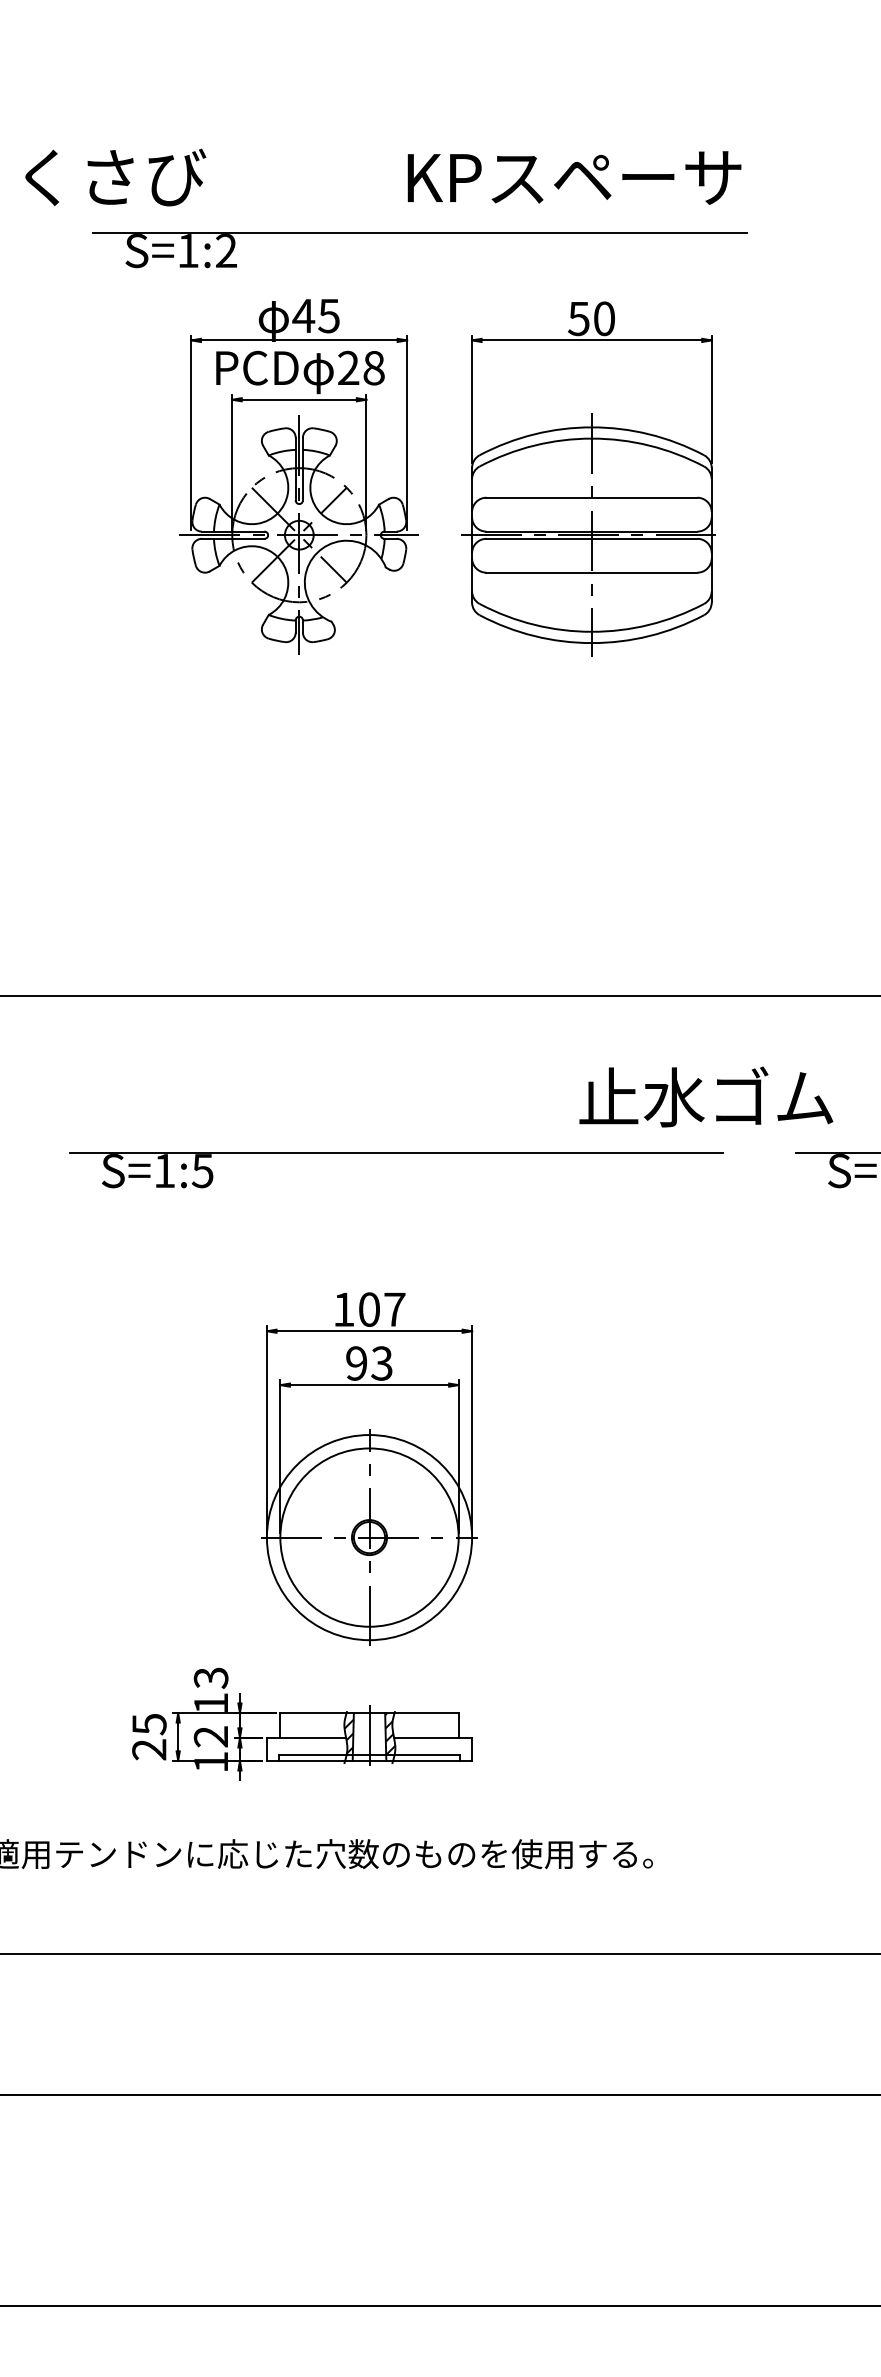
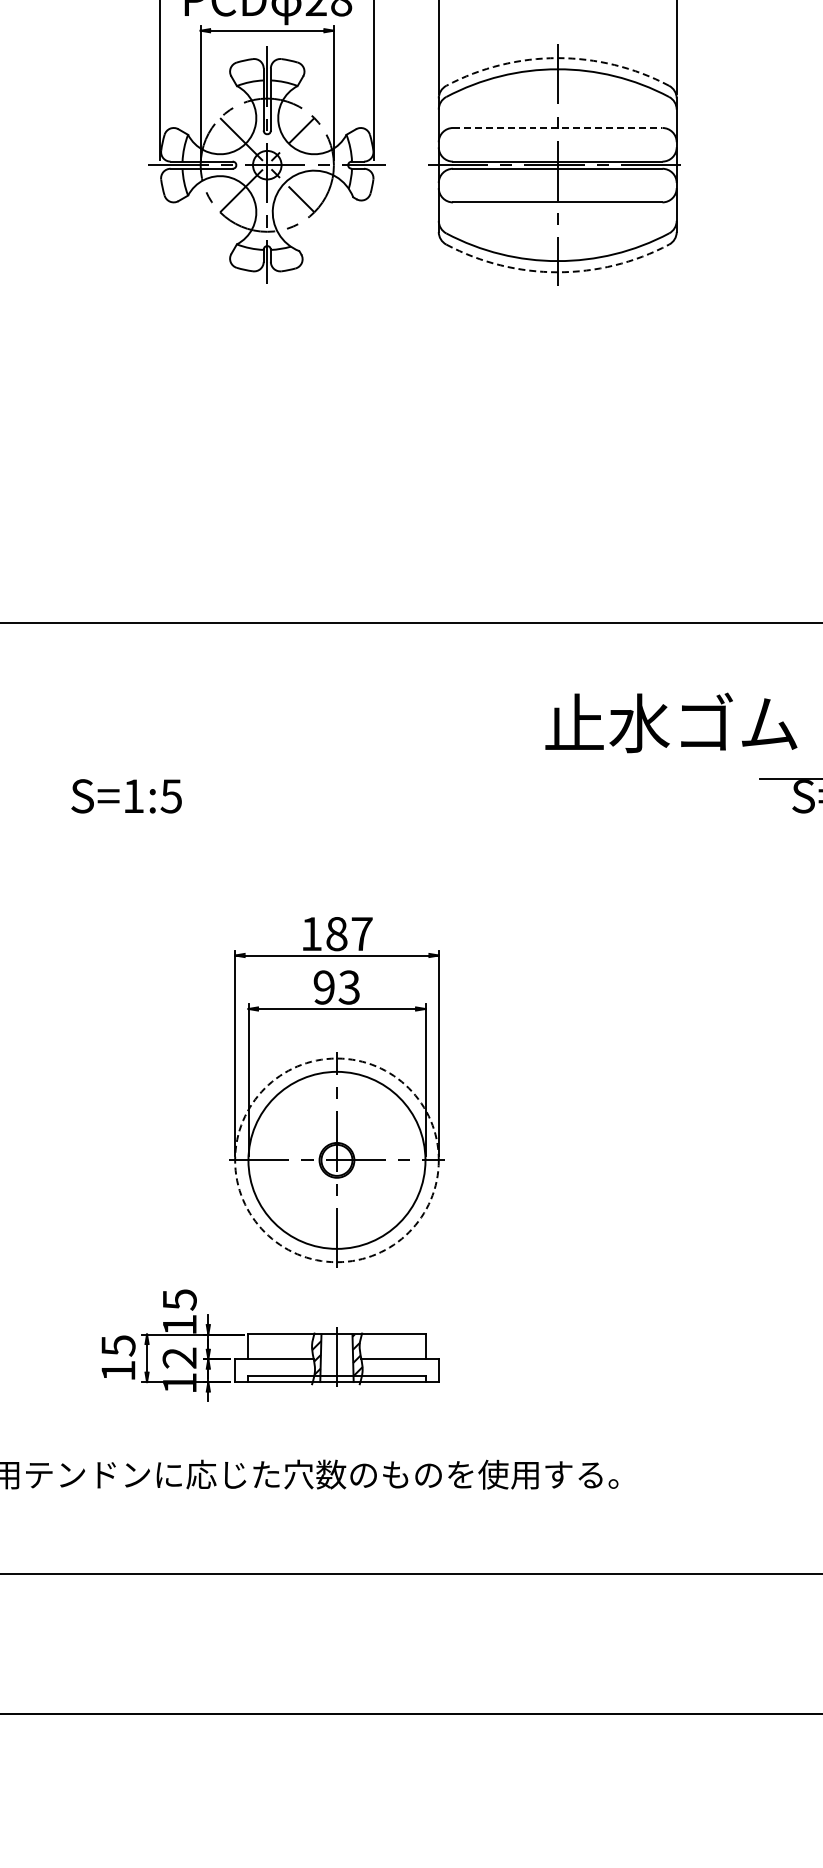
arc: (591, 427) -> (557, 58), solid -> dashed
line: (592, 497) -> (558, 127), solid -> dashed
arc: (591, 643) -> (557, 272), solid -> dashed
line: (396, 1153) -> (363, 779), removed
text: (369, 1309) -> (336, 933), 107 -> 187
circle: (369, 1537) -> (336, 1160), solid -> dashed
text: (210, 1677) -> (179, 1299), 13 -> 15
text: (149, 1749) -> (118, 1370), 25 -> 15

